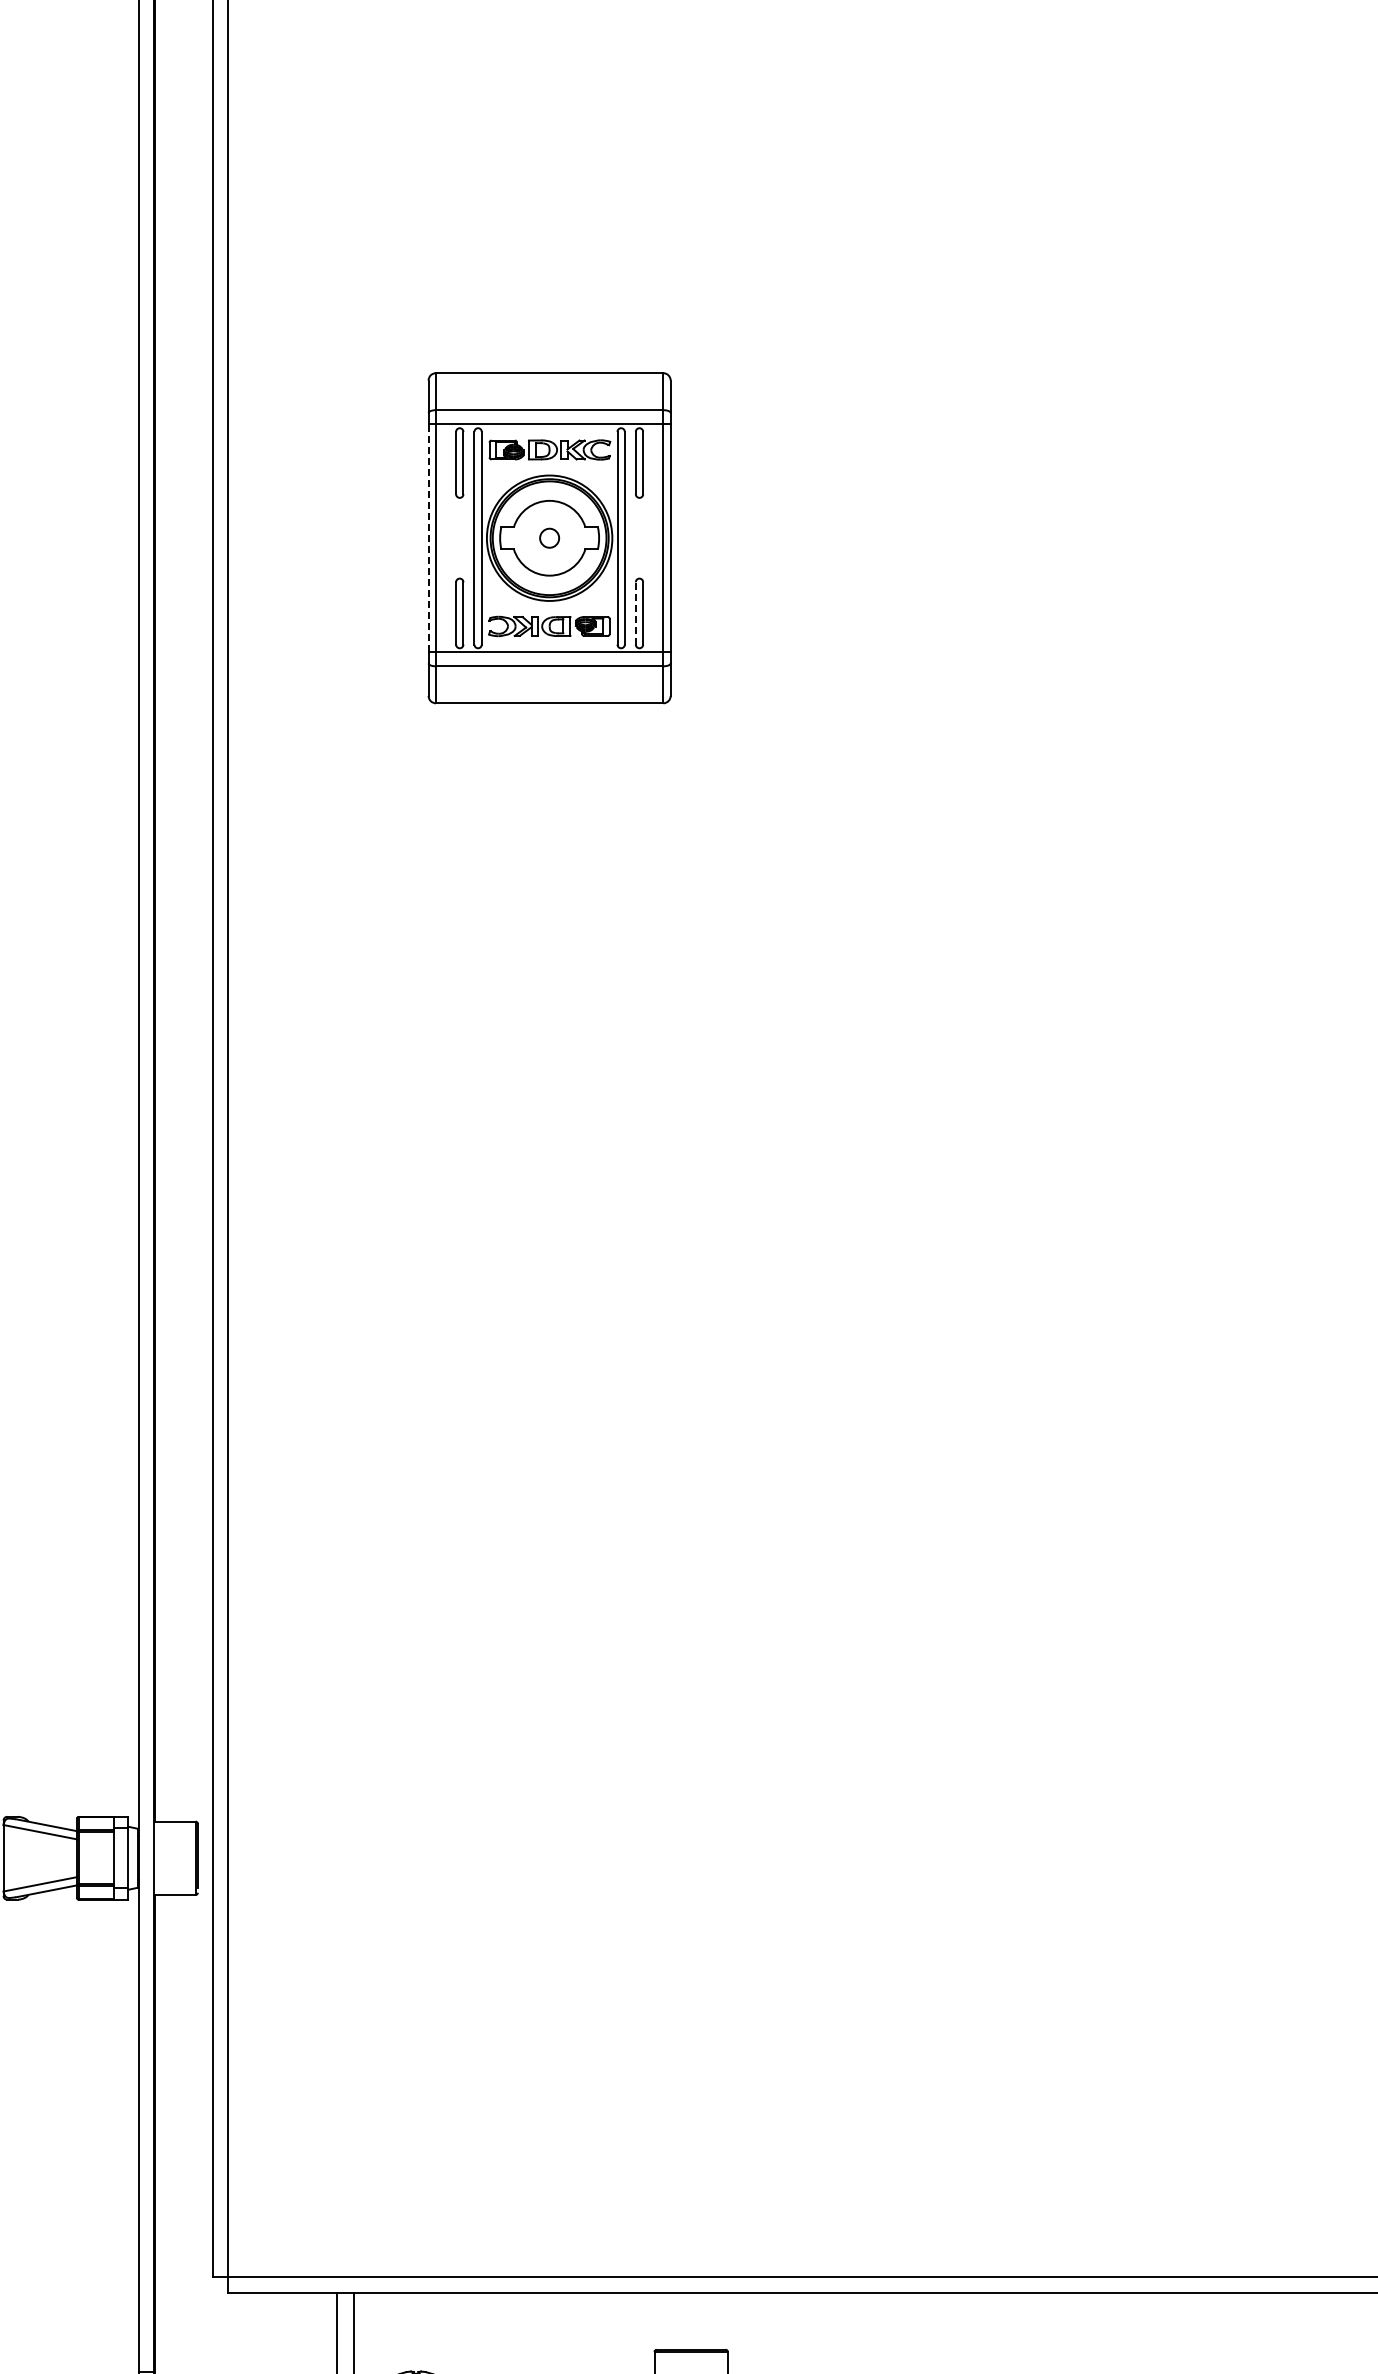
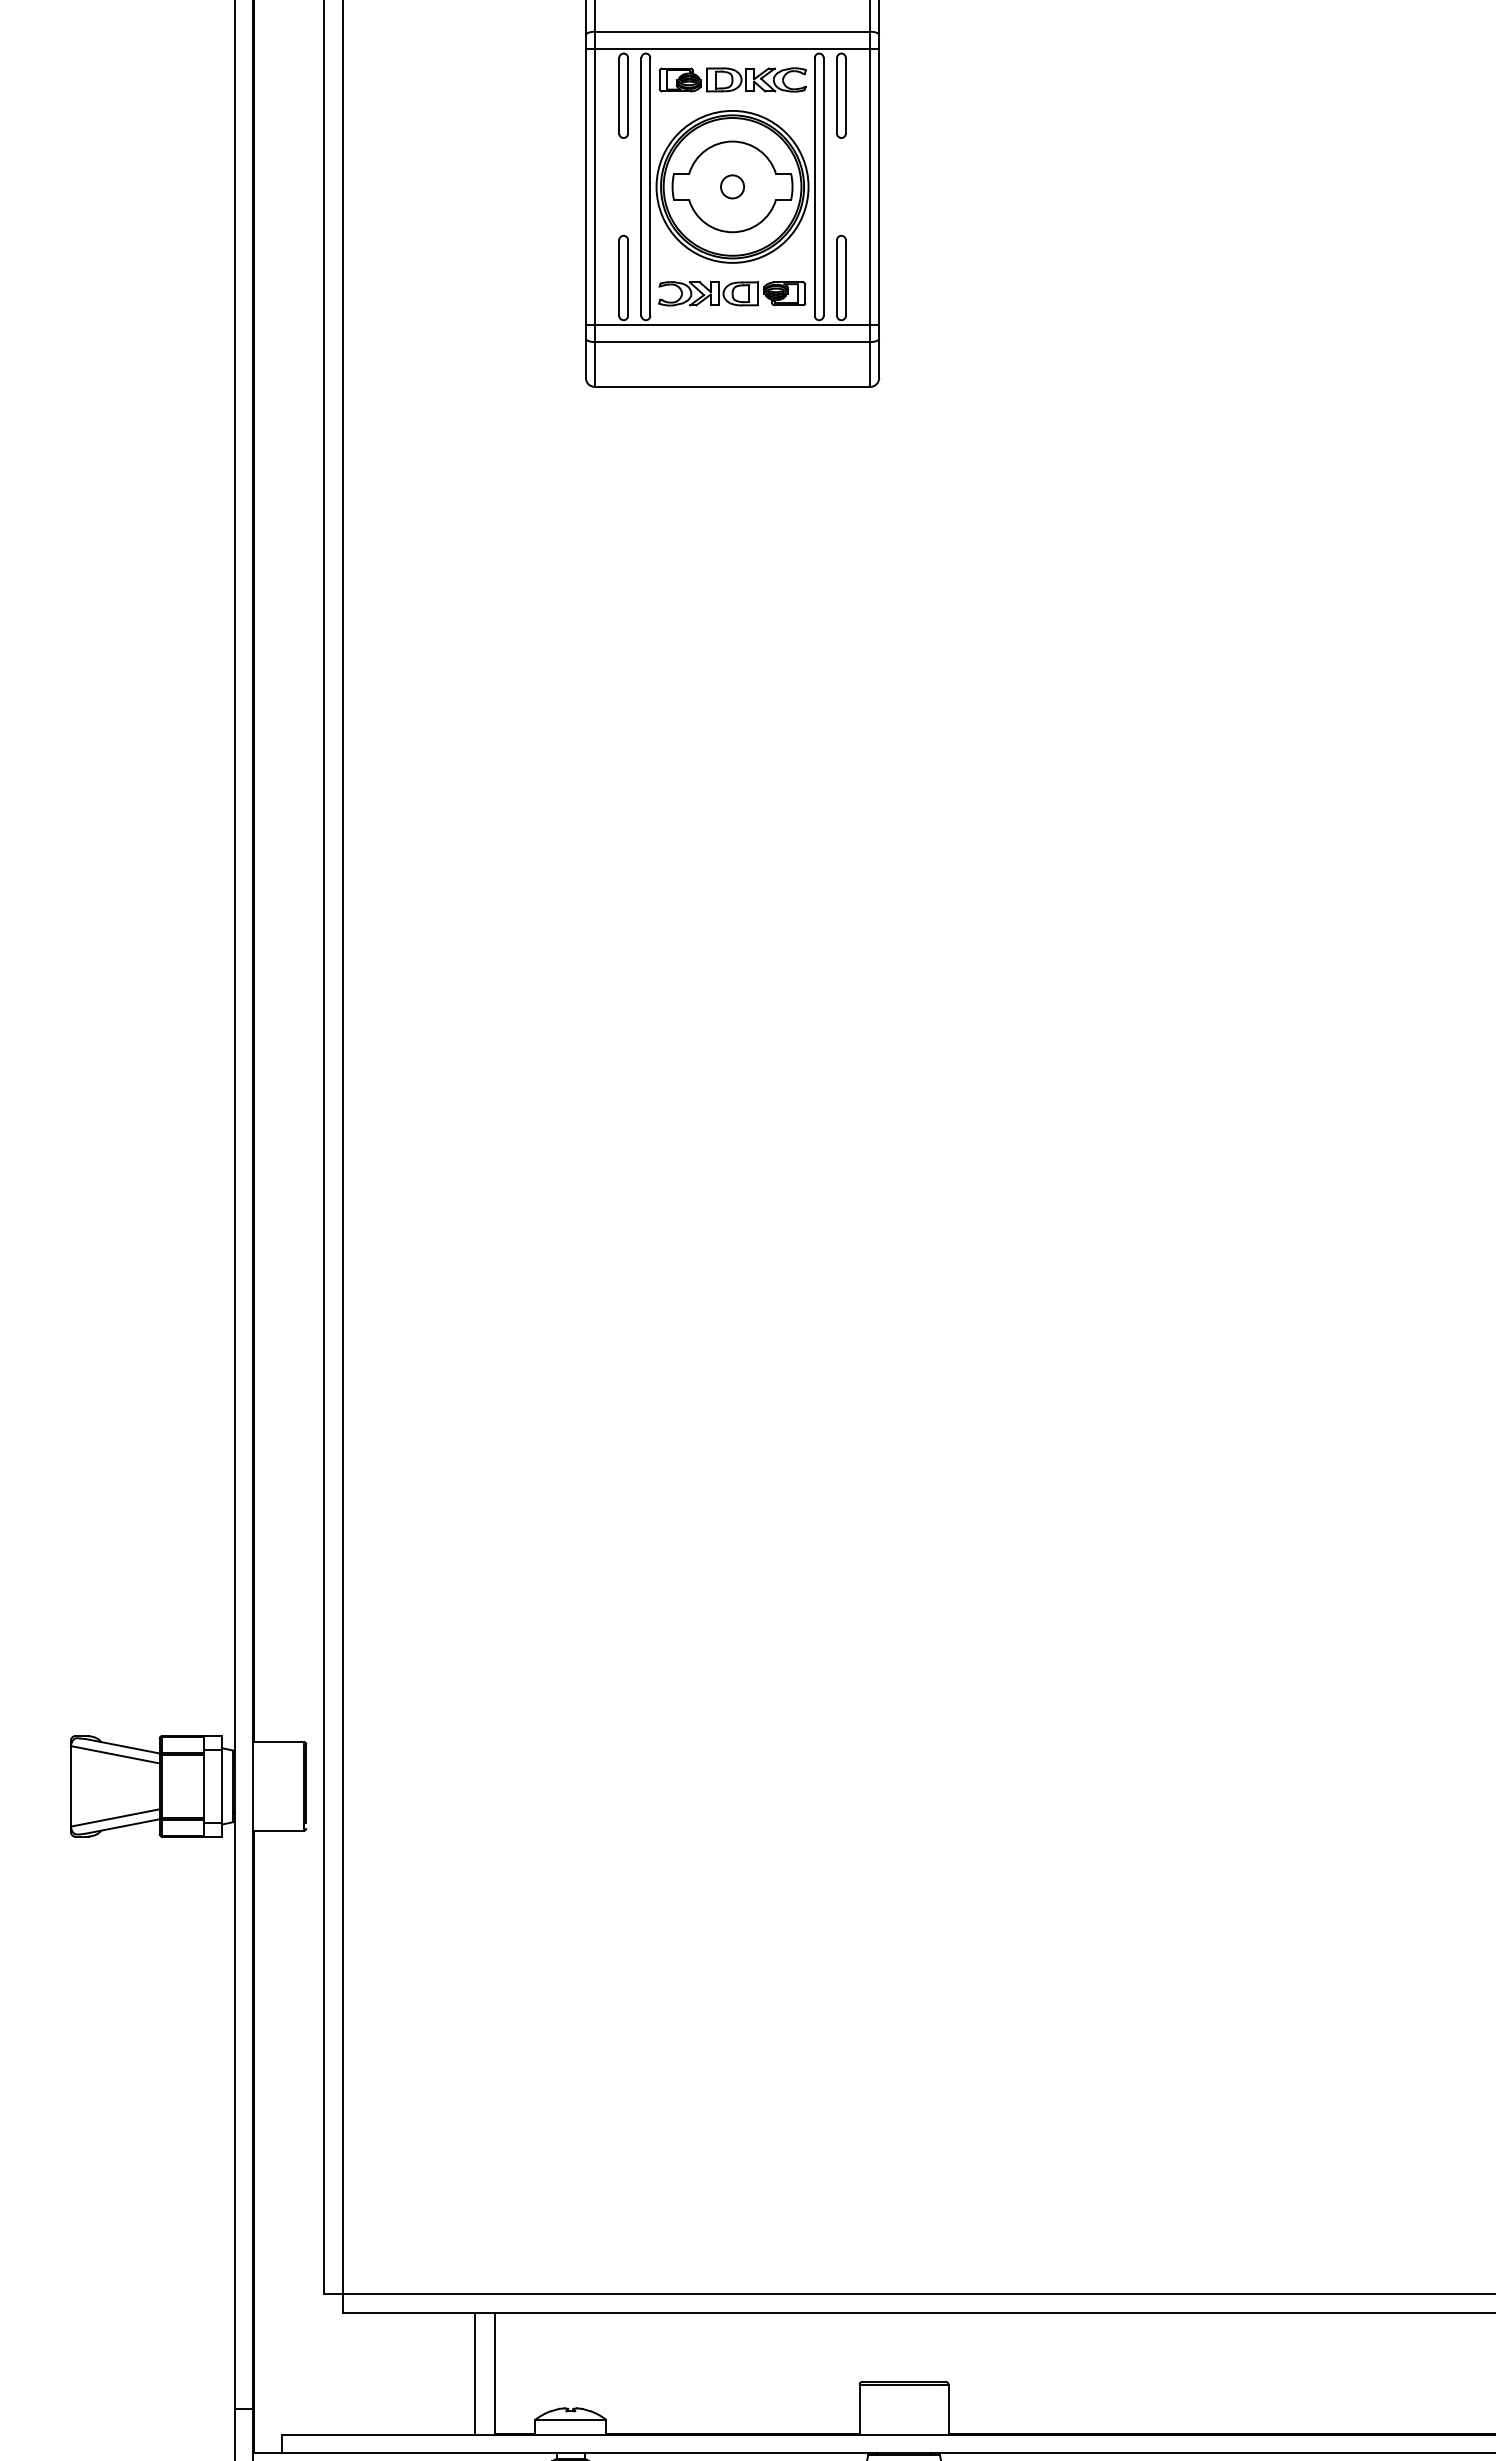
line: (428, 538) -> (585, 187), dashed -> solid
line: (635, 612) -> (836, 276), dashed -> solid

